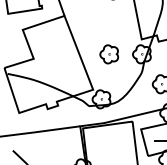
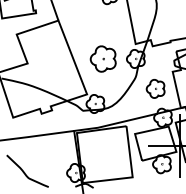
part: (108, 53) -> (102, 58), size x1.4

